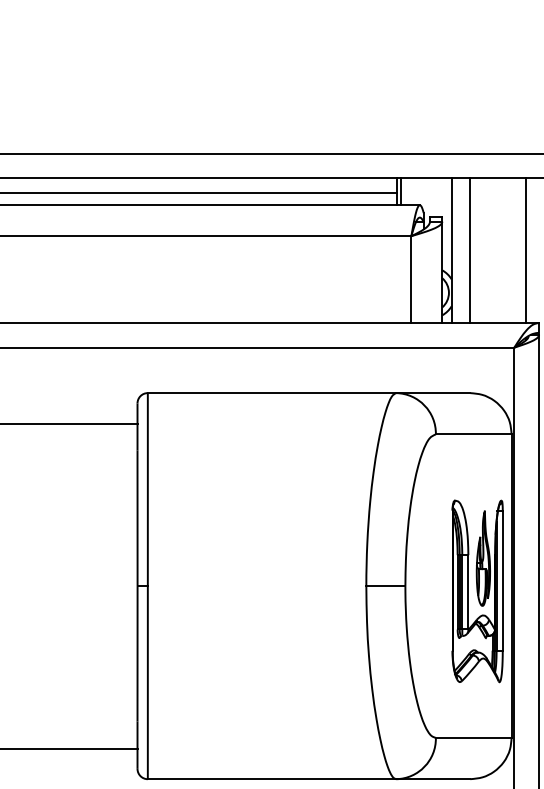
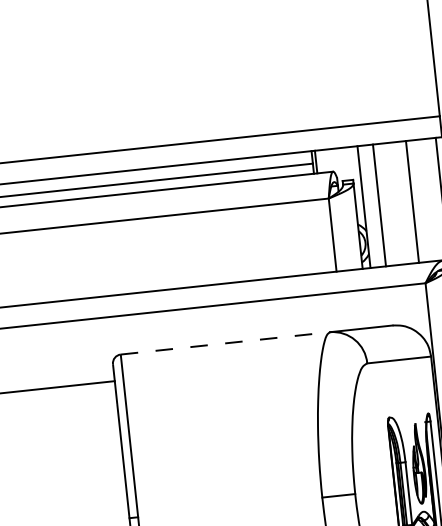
line: (526, 250) -> (412, 201), moved
line: (272, 393) -> (225, 343), solid -> dashed

